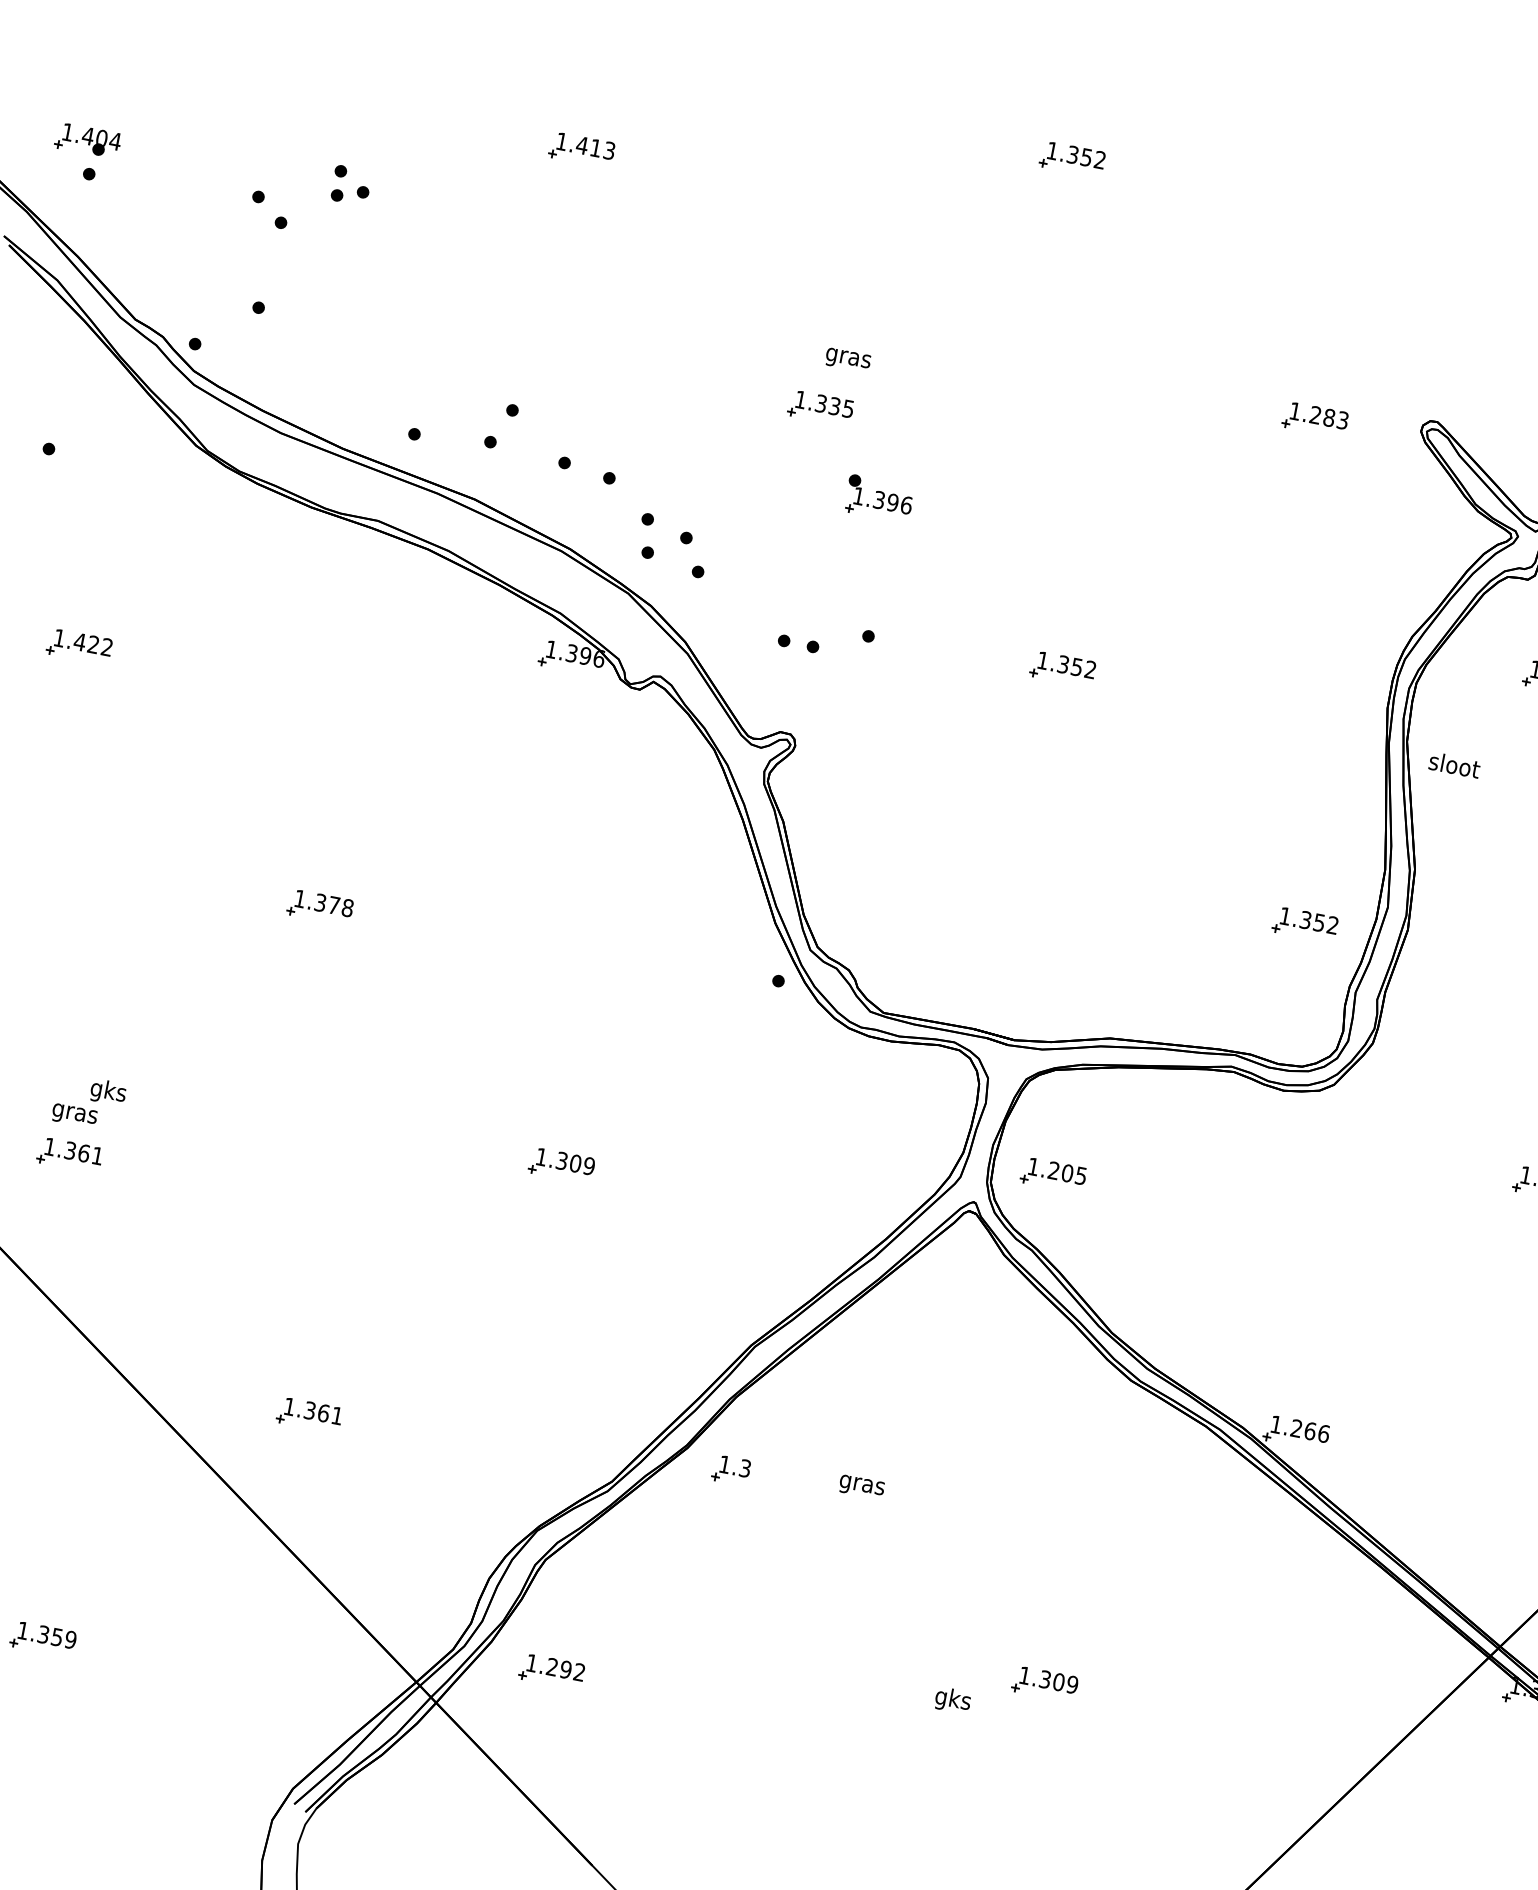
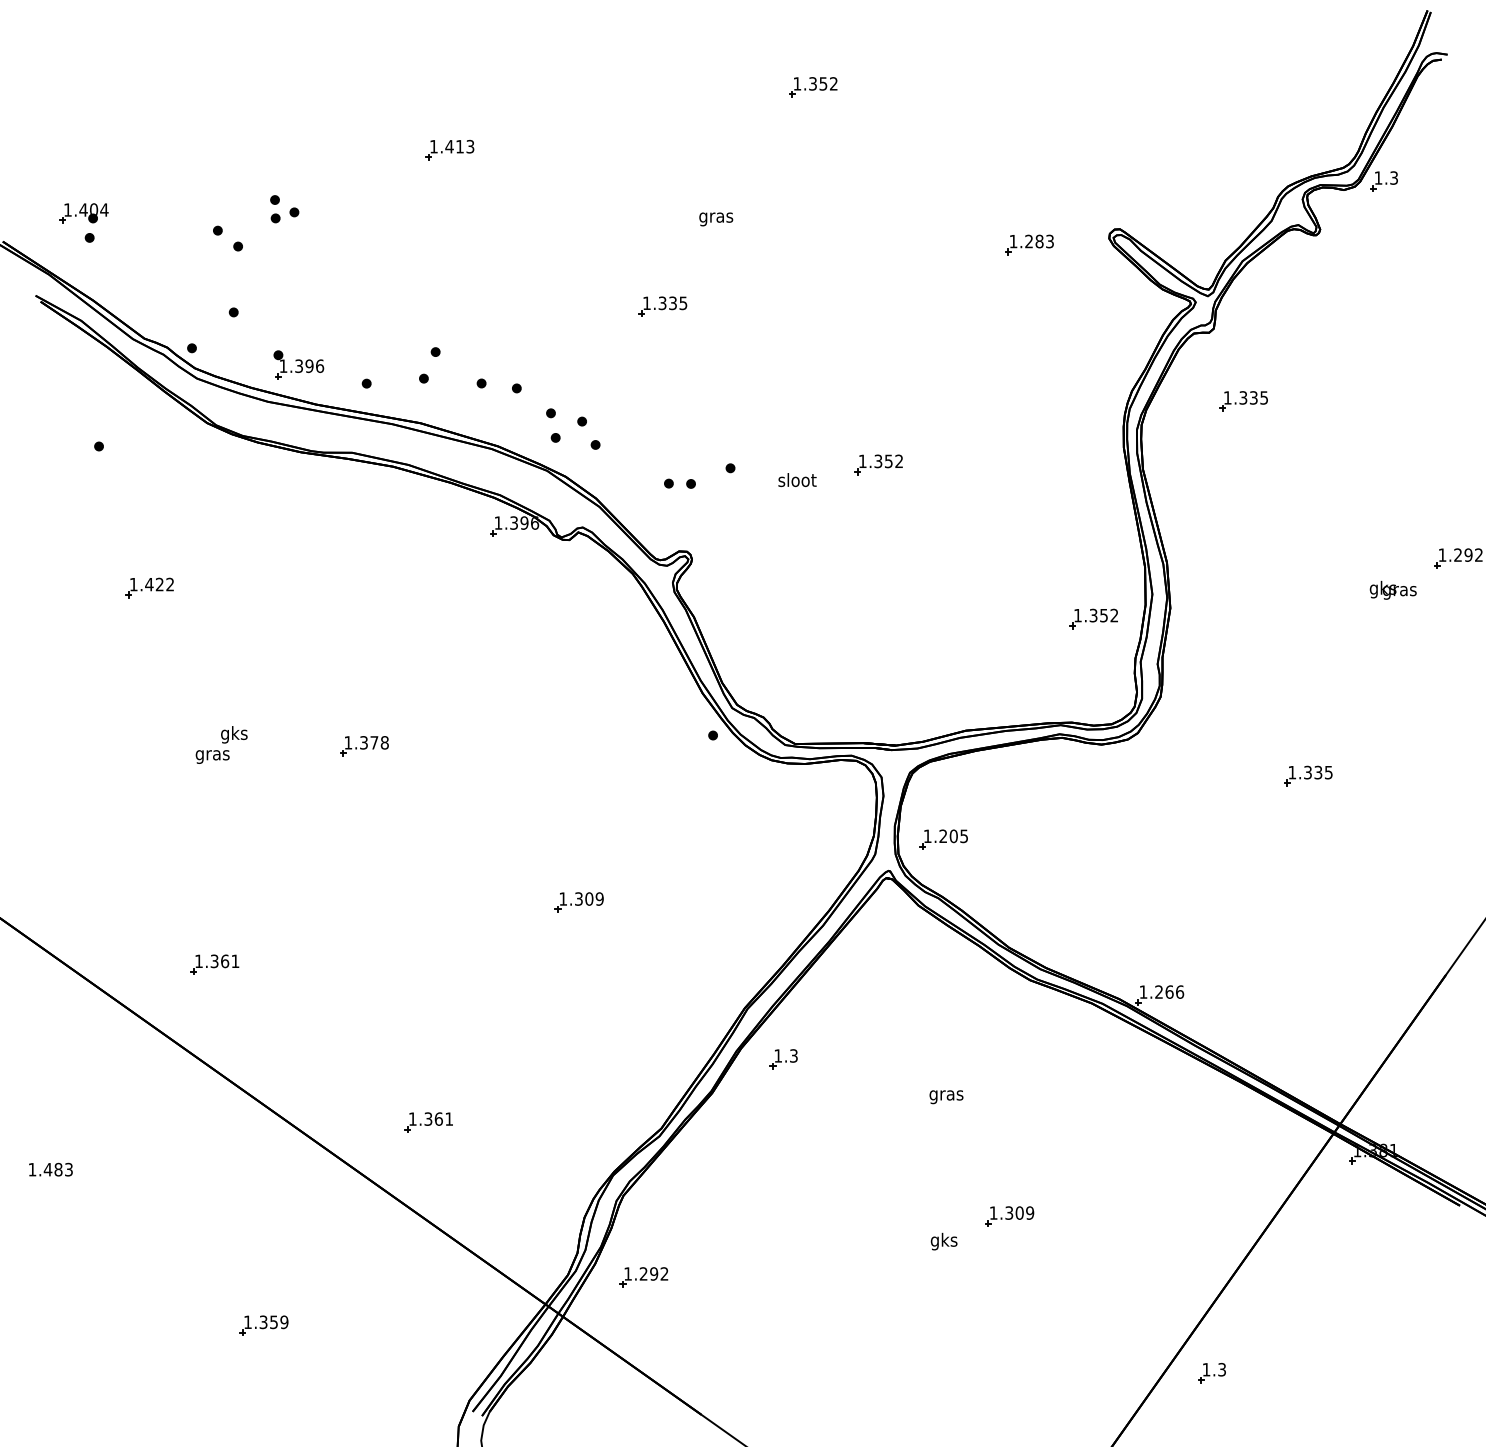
text: (848, 360) -> (716, 219), moved
part: (878, 497) -> (298, 364), moved
text: (1454, 764) -> (797, 479), moved
text: (89, 1101) -> (221, 744), moved
part: (730, 1470) -> (783, 1059), moved
text: (861, 1487) -> (946, 1097), moved

